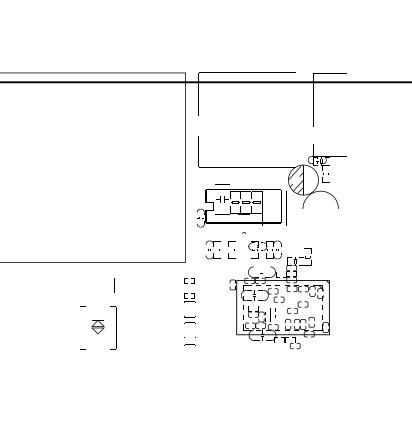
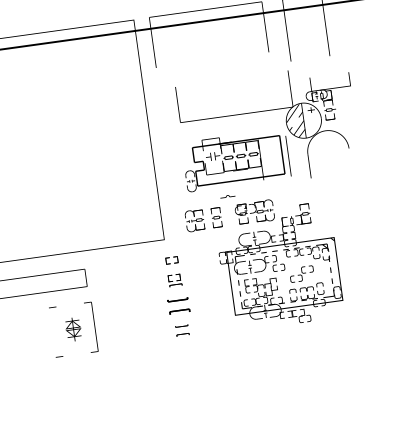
part: (271, 189) -> (268, 136), moved
part: (189, 319) -> (178, 305), size x1.6

